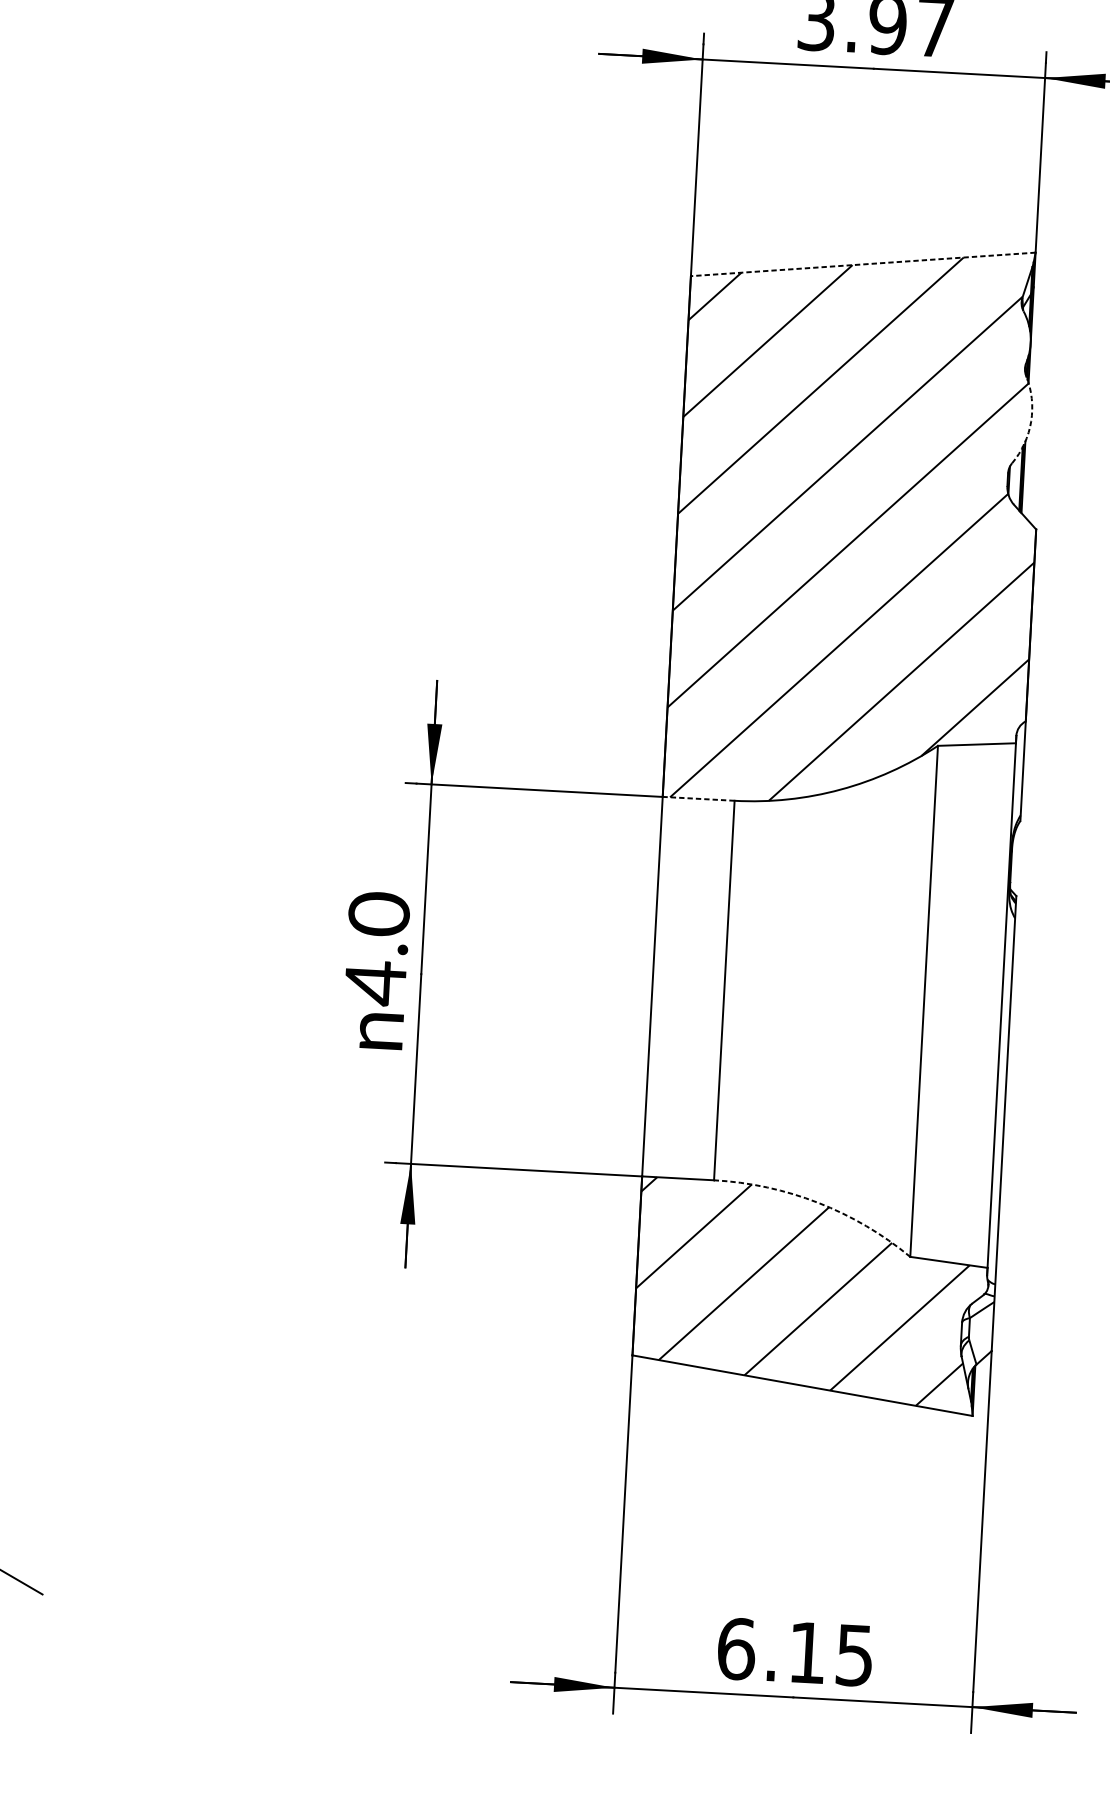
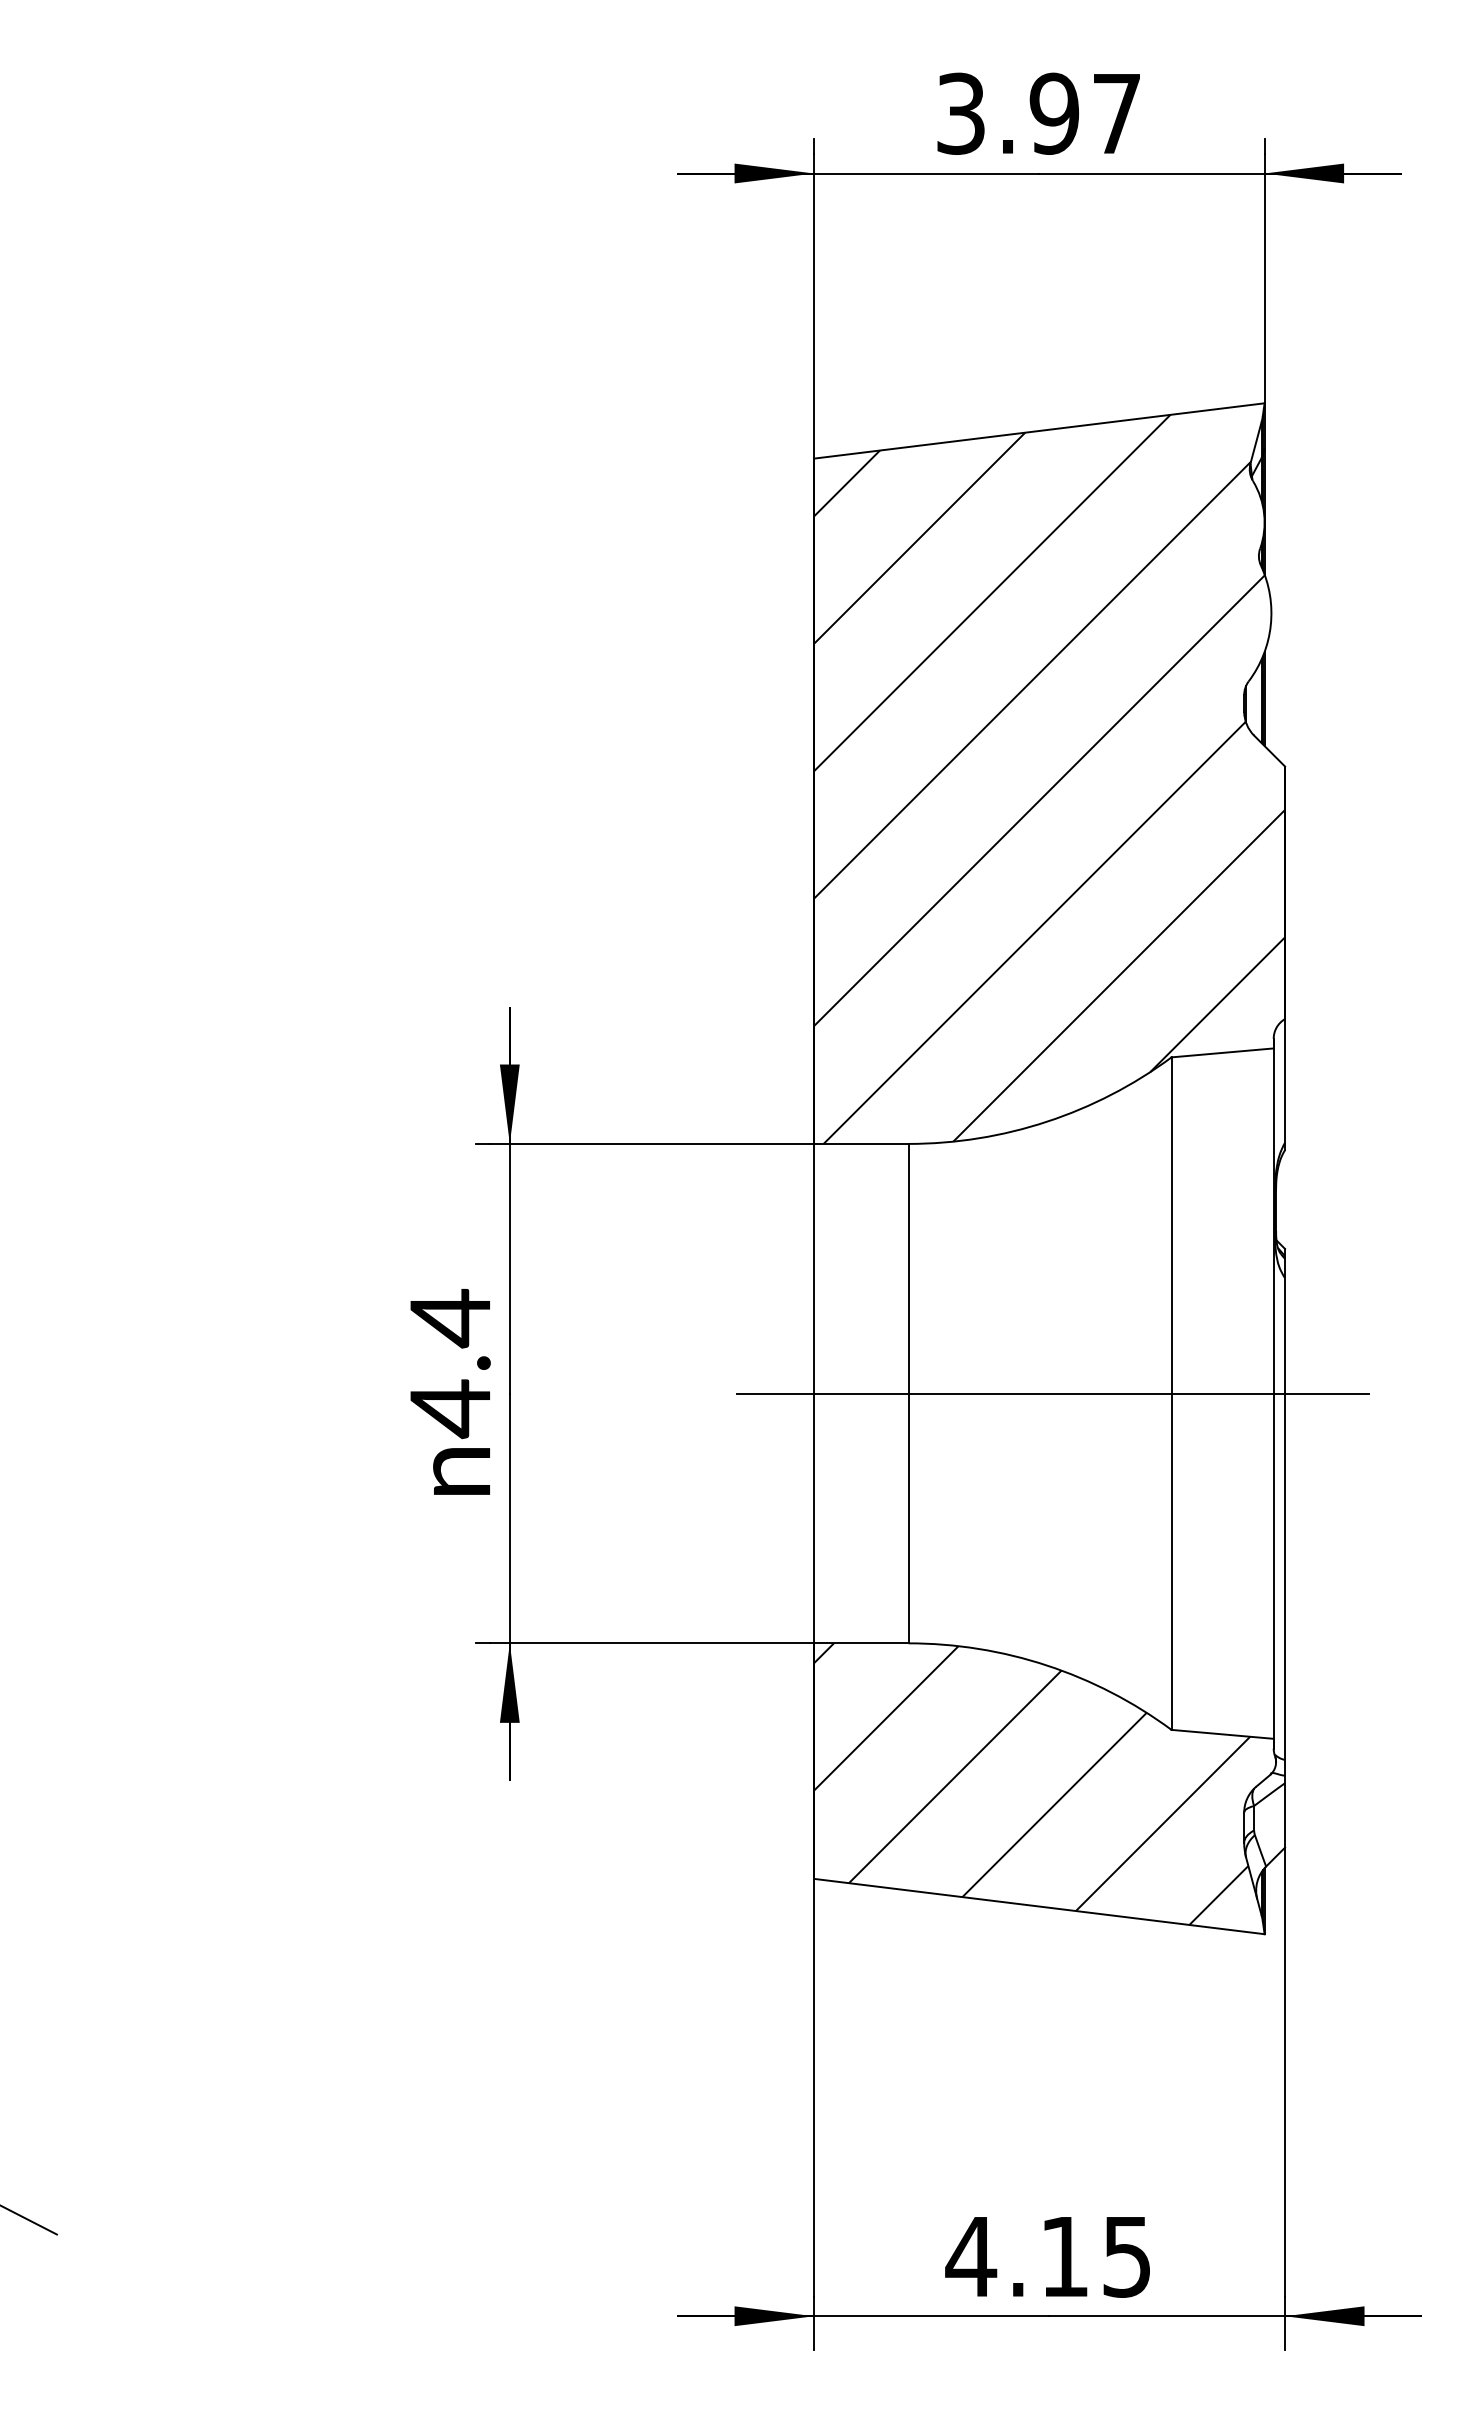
line: (863, 264) -> (1039, 430), dashed -> solid
arc: (1030, 421) -> (1270, 625), dashed -> solid
line: (698, 798) -> (860, 1143), dashed -> solid
text: (378, 914) -> (449, 1318), 4.0 -> 4.4
line: (833, 996) -> (1052, 1393), added
arc: (818, 1202) -> (1047, 1665), dashed -> solid
text: (736, 1648) -> (971, 2256), 6.15 -> 4.15

